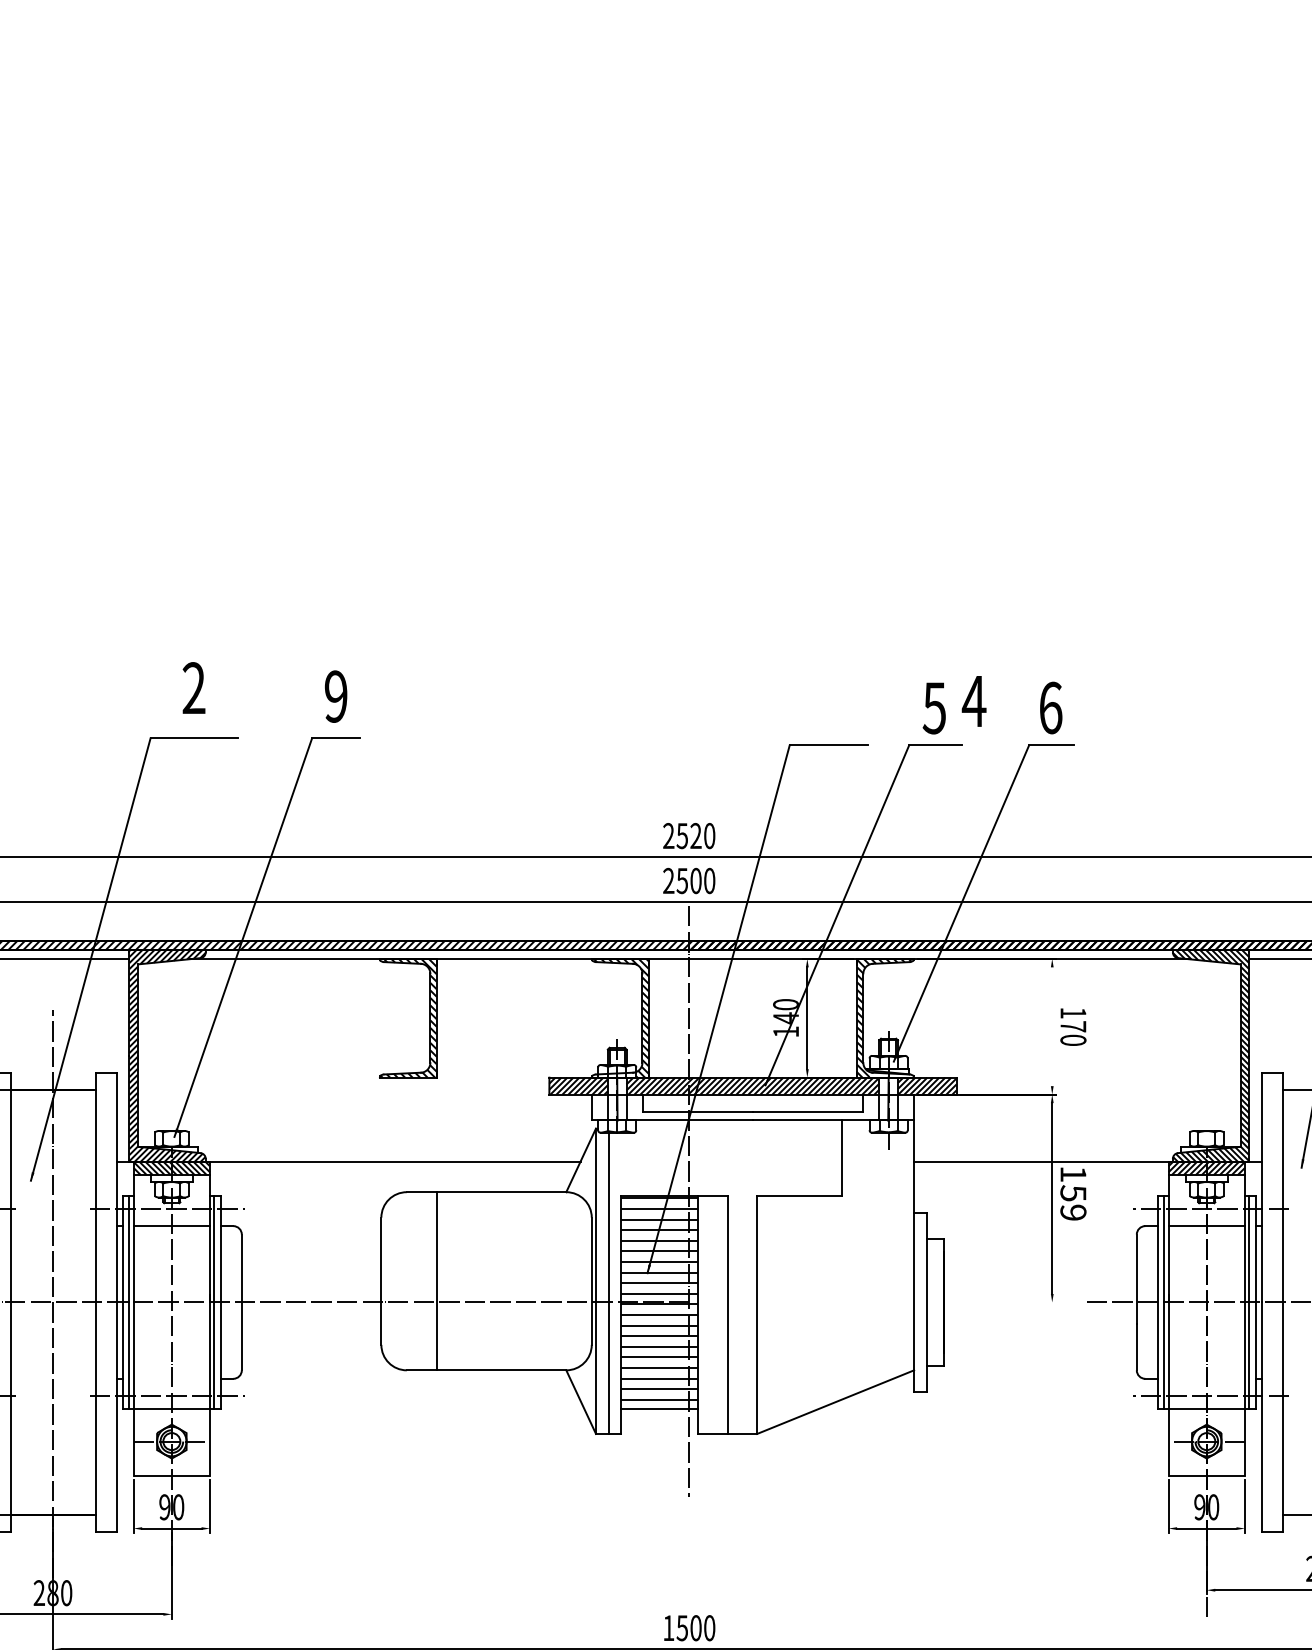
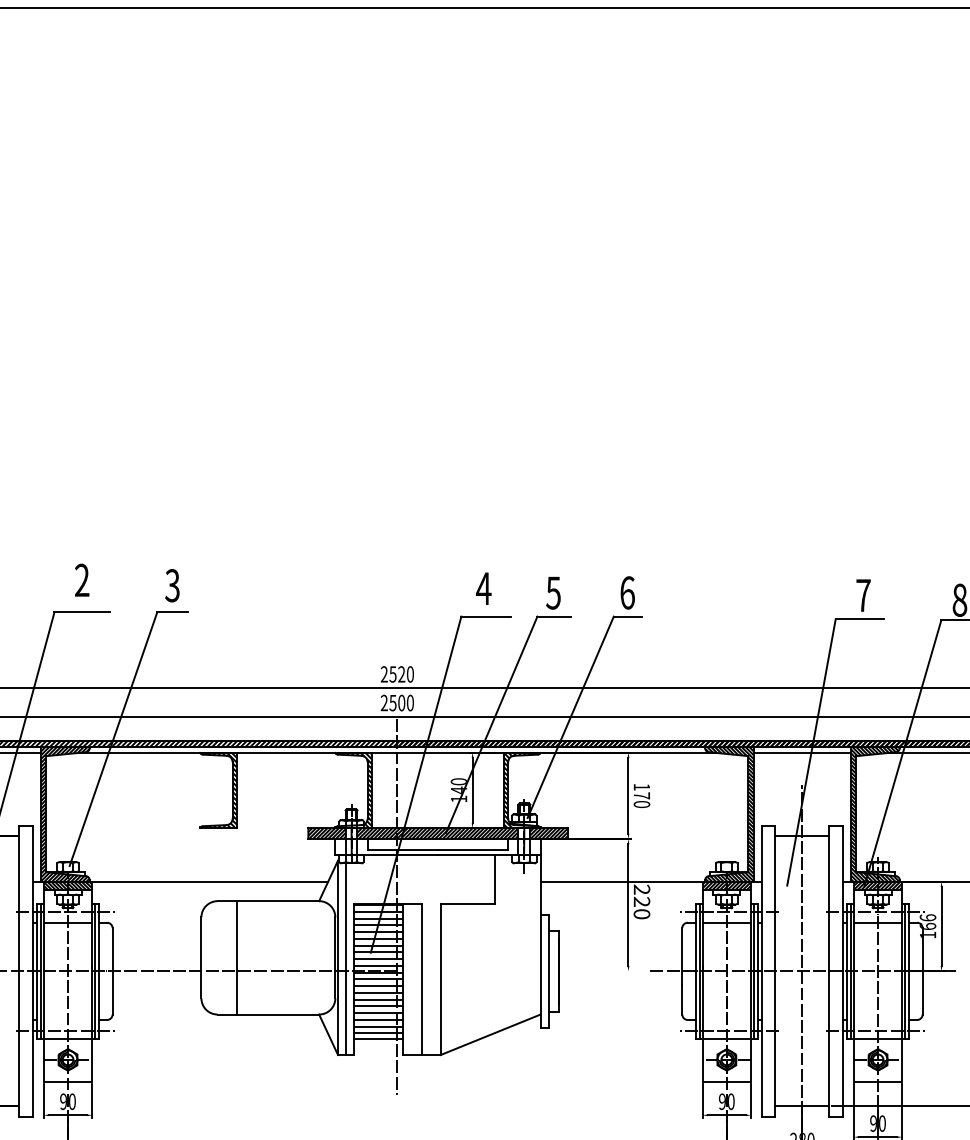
text: (335, 696) -> (172, 585), 9 -> 3
text: (973, 701) -> (483, 588), moved
line: (1052, 1026) -> (628, 795), added
text: (1072, 1192) -> (641, 901), 159 -> 220

